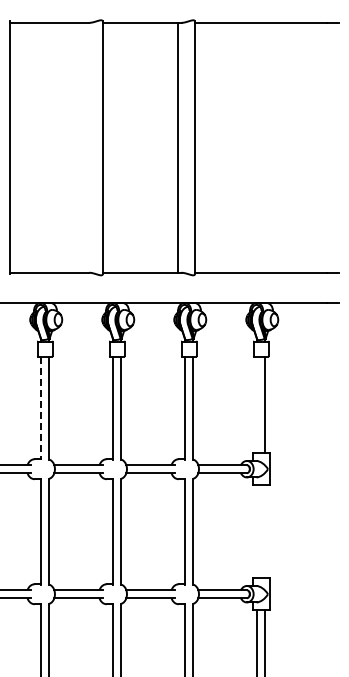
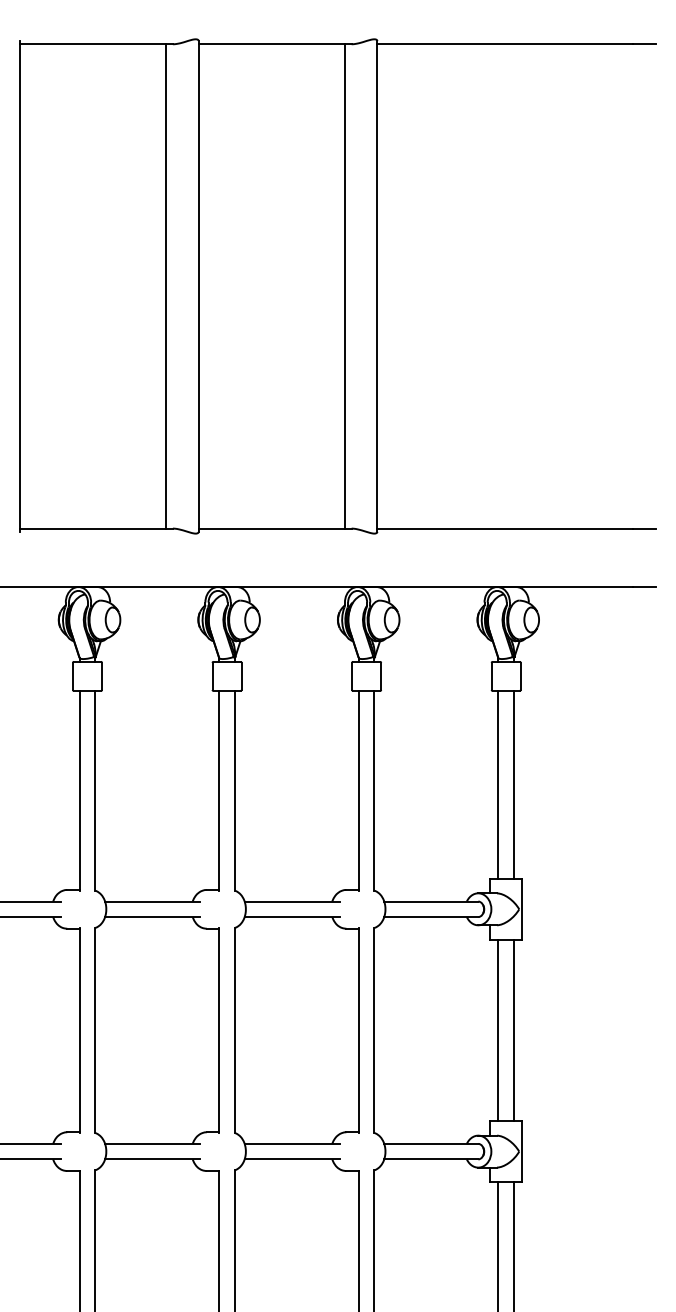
line: (85, 147) -> (165, 285), added
line: (257, 404) -> (498, 783), added
line: (41, 408) -> (80, 791), dashed -> solid
line: (257, 531) -> (498, 1030), added
line: (265, 531) -> (514, 1030), added

